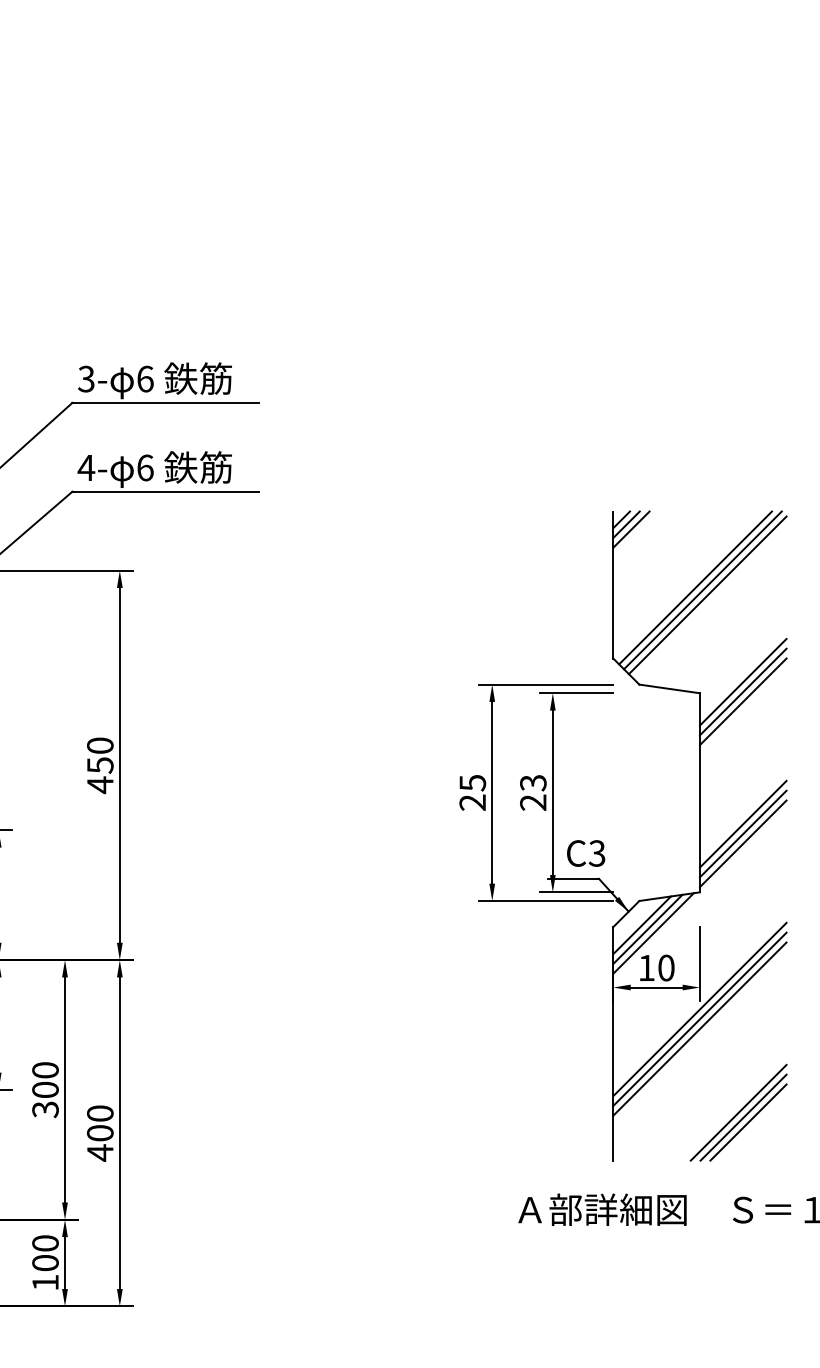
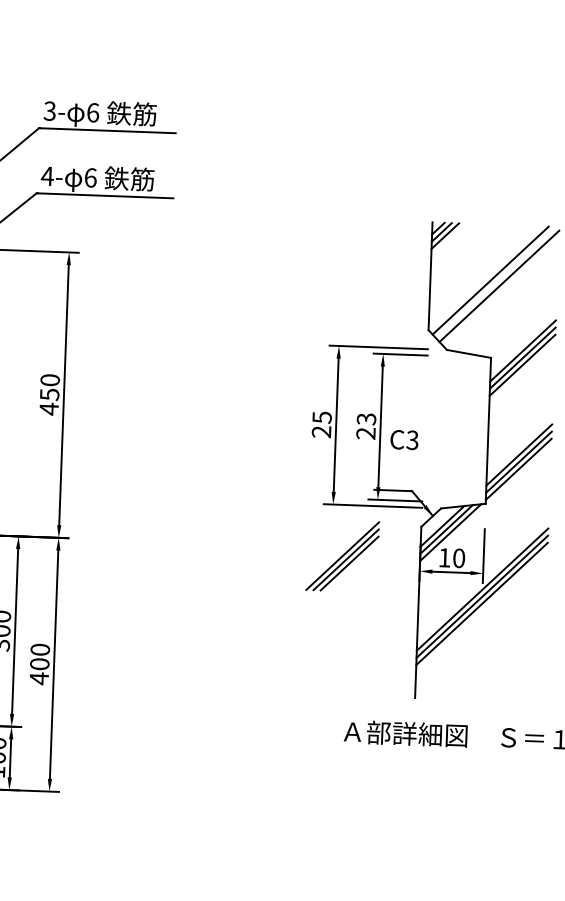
line: (702, 590) -> (495, 282), removed
text: (586, 853) -> (404, 440), moved
part: (738, 1112) -> (342, 555), moved

